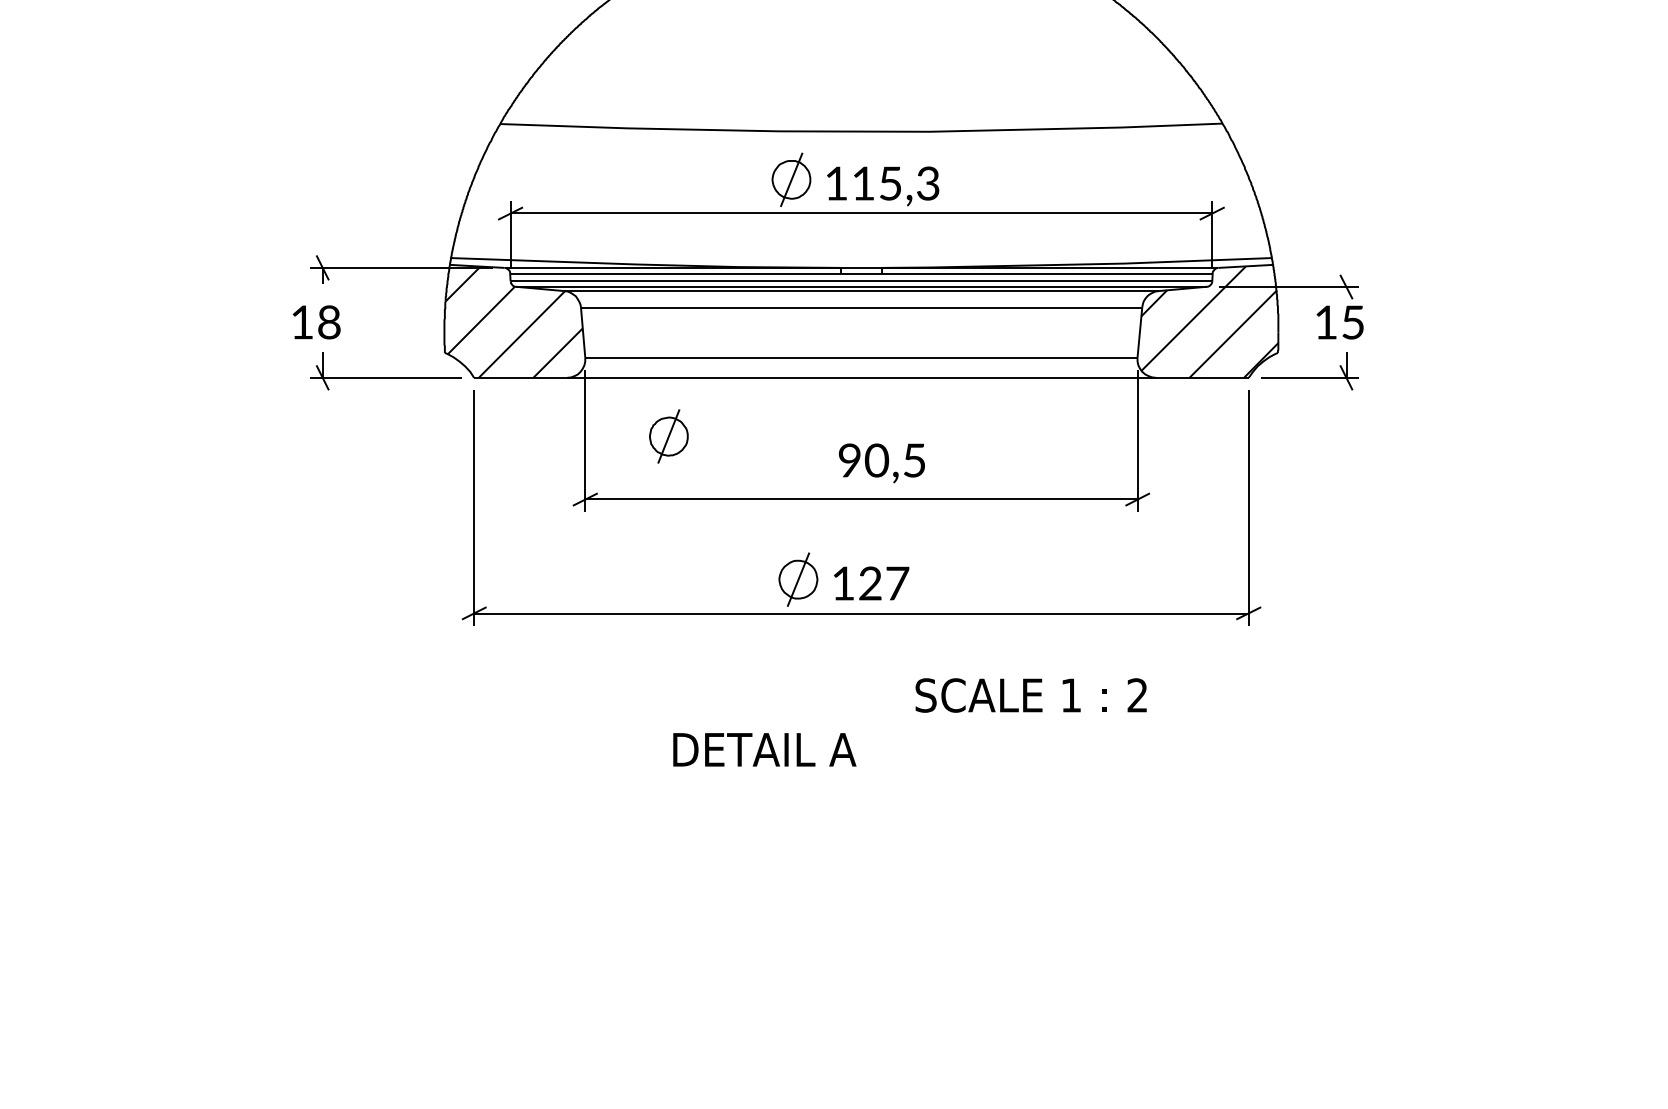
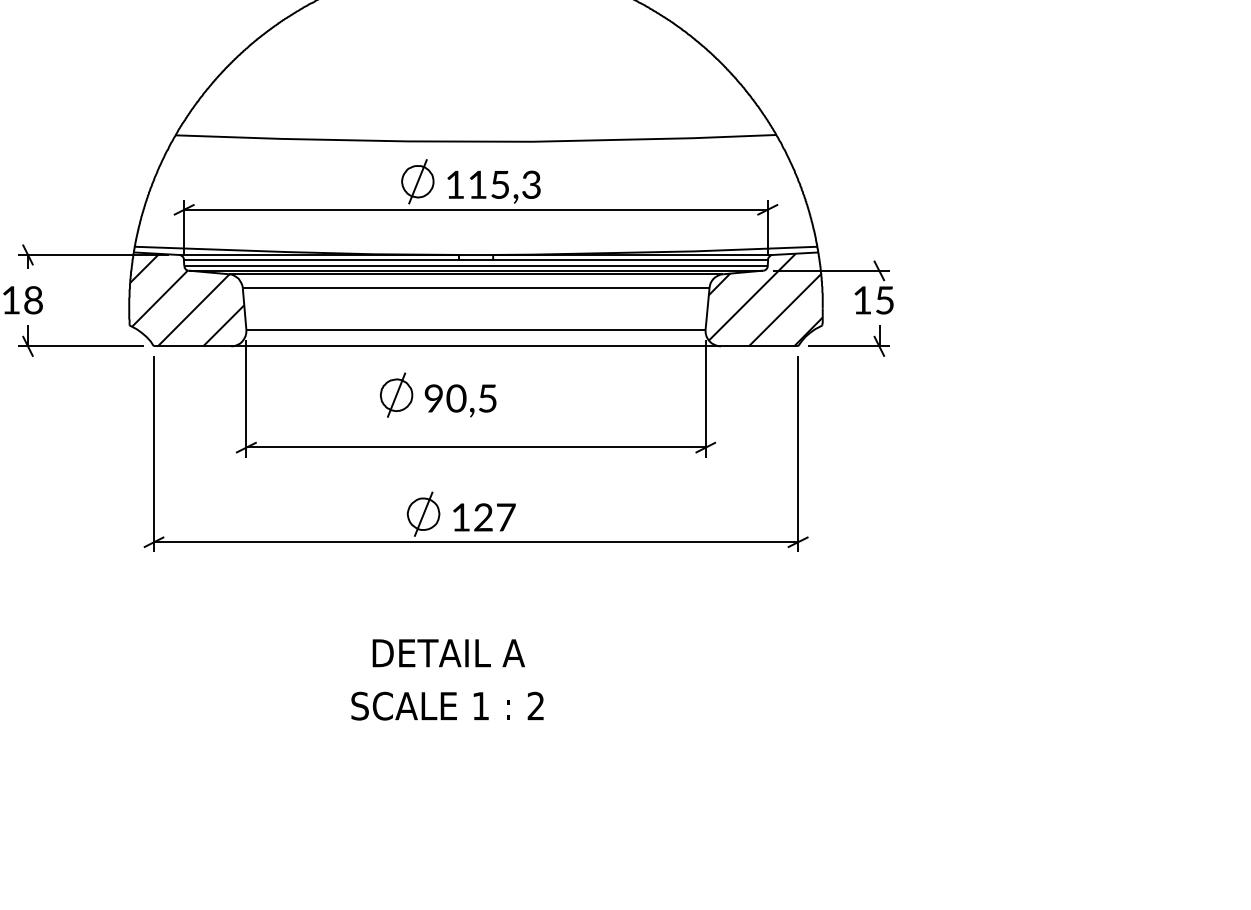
part: (668, 436) -> (396, 395), moved
text: (881, 463) -> (460, 400), moved
text: (1030, 695) -> (446, 706), moved
text: (764, 749) -> (448, 652), moved

